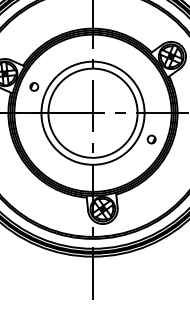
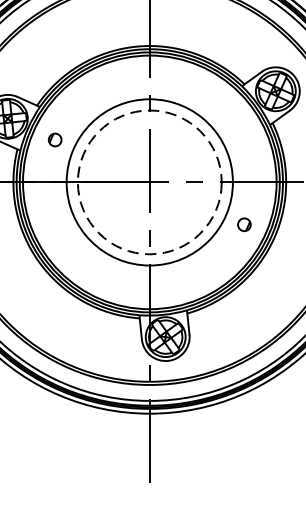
circle: (92, 112) -> (148, 181), solid -> dashed

